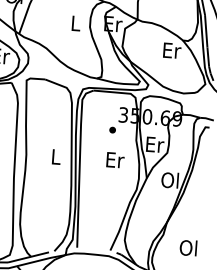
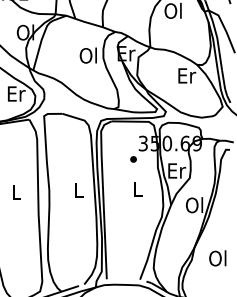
text: (74, 23) -> (87, 55), L -> Ol
text: (115, 159) -> (138, 188), Er -> L
text: (188, 248) -> (217, 258), moved

